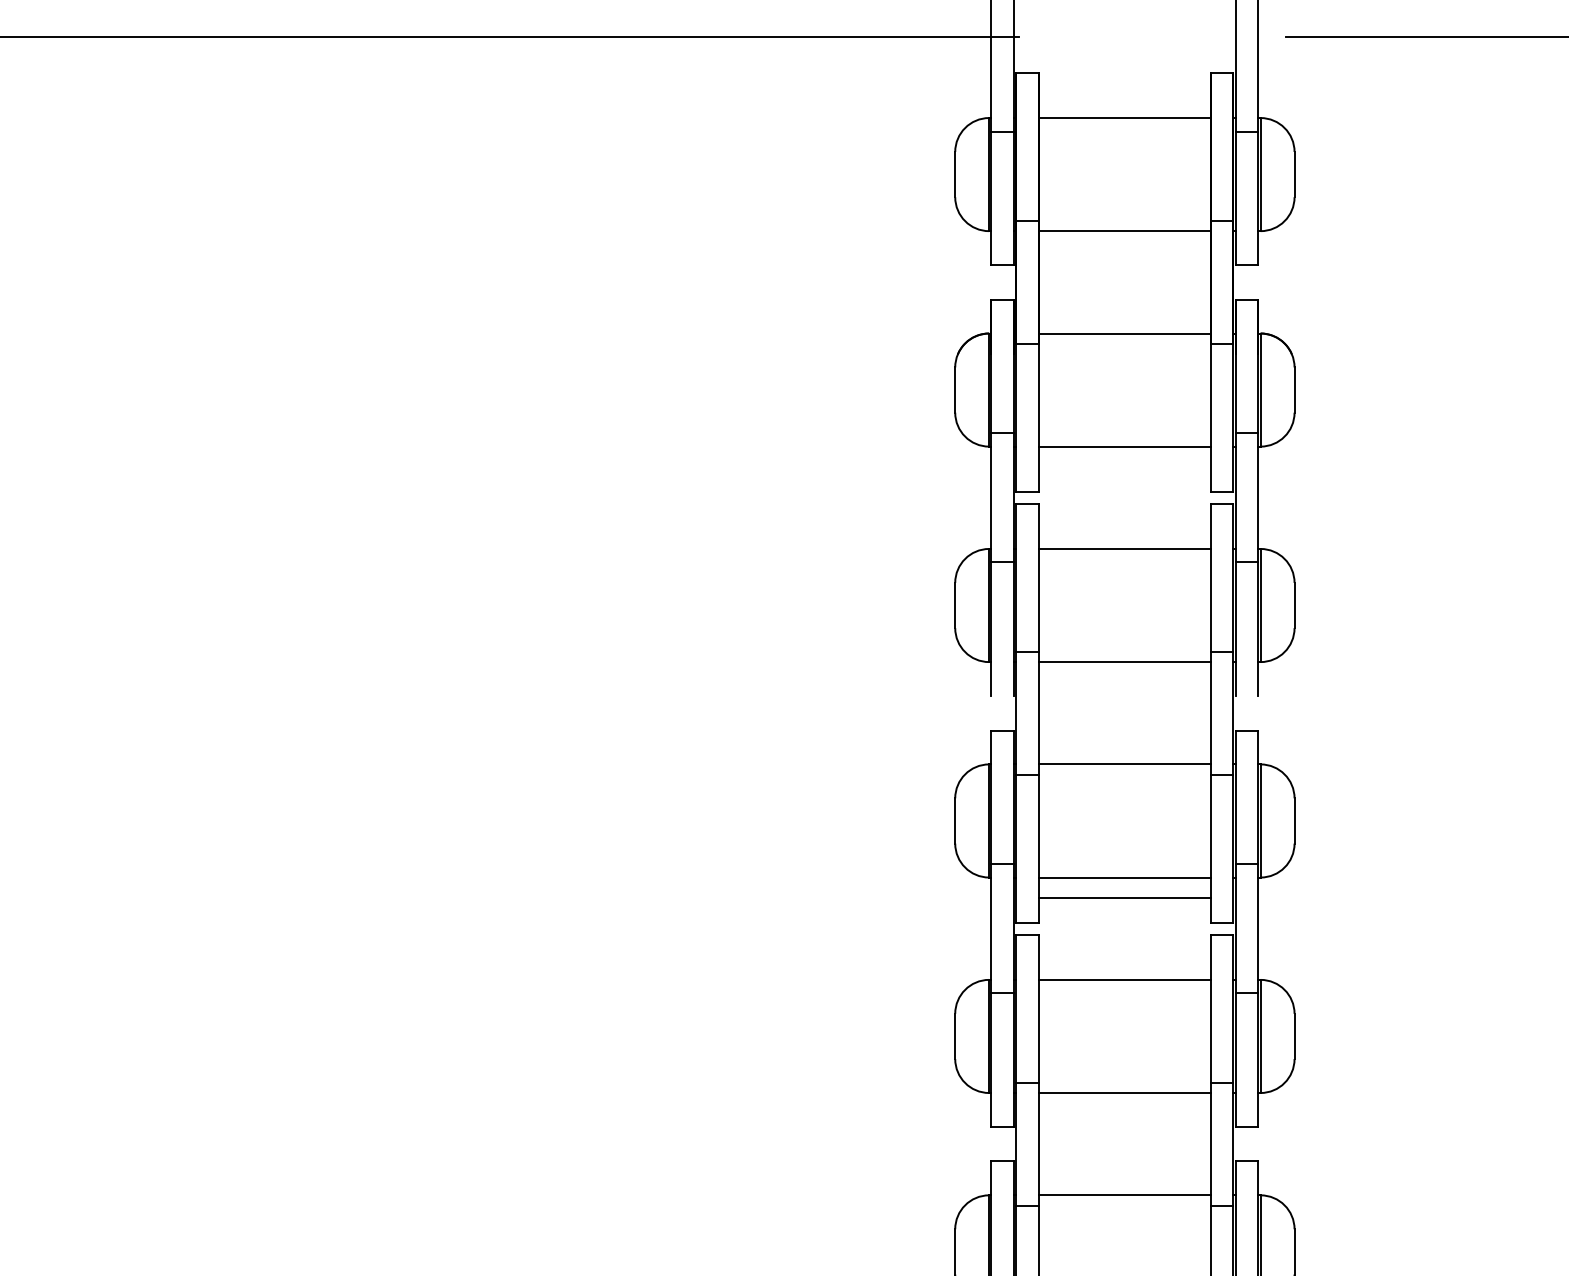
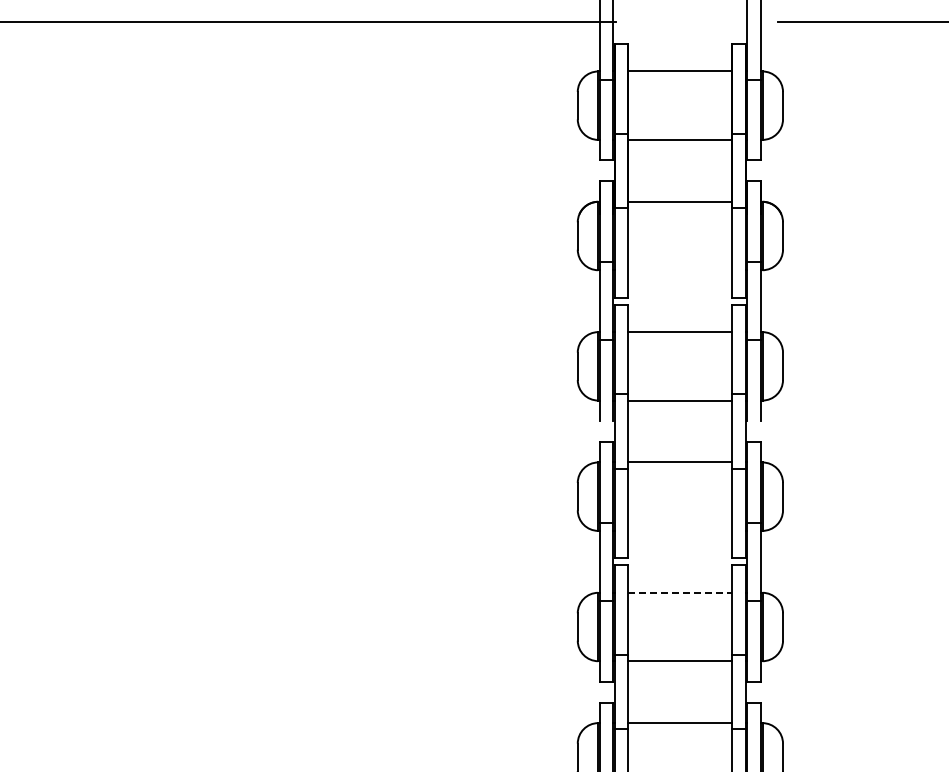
line: (1125, 447) -> (680, 270), removed
line: (1125, 876) -> (680, 530), removed
line: (1125, 898) -> (680, 543), removed
line: (1125, 979) -> (680, 592), solid -> dashed

